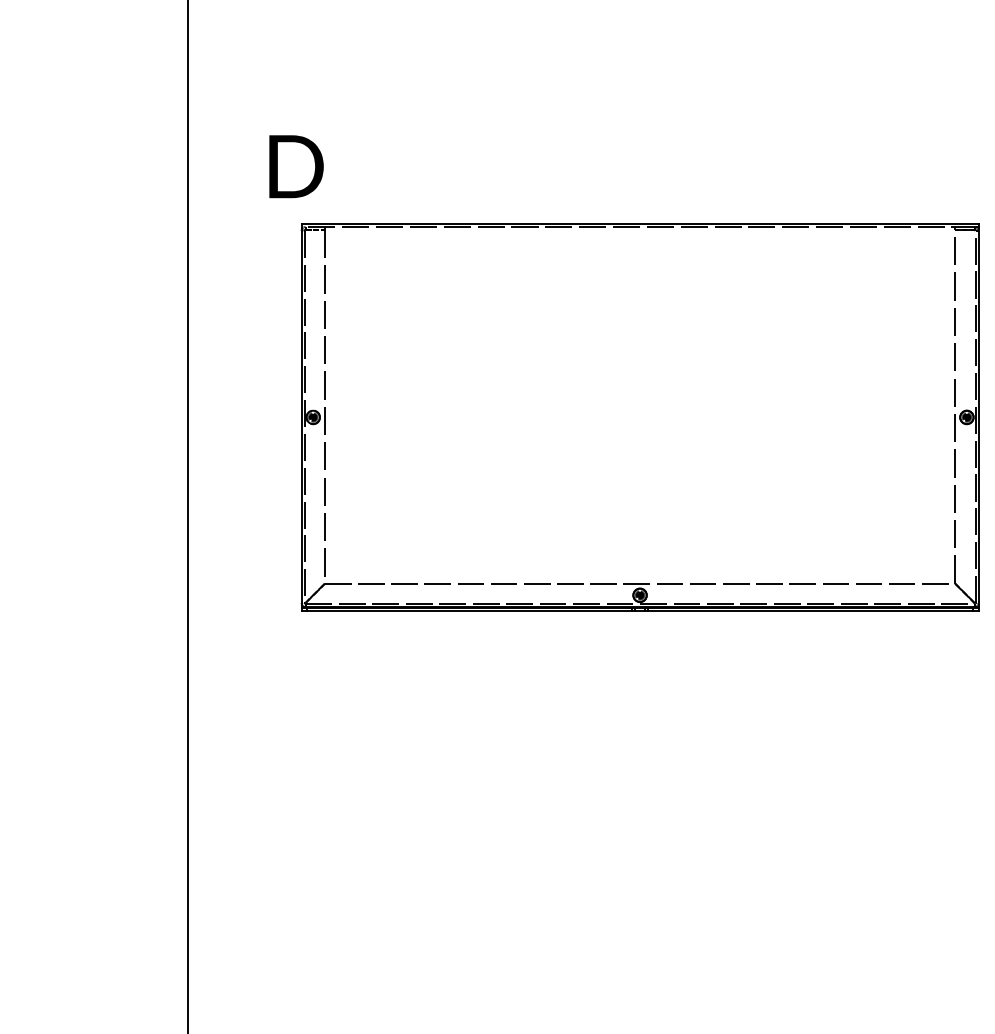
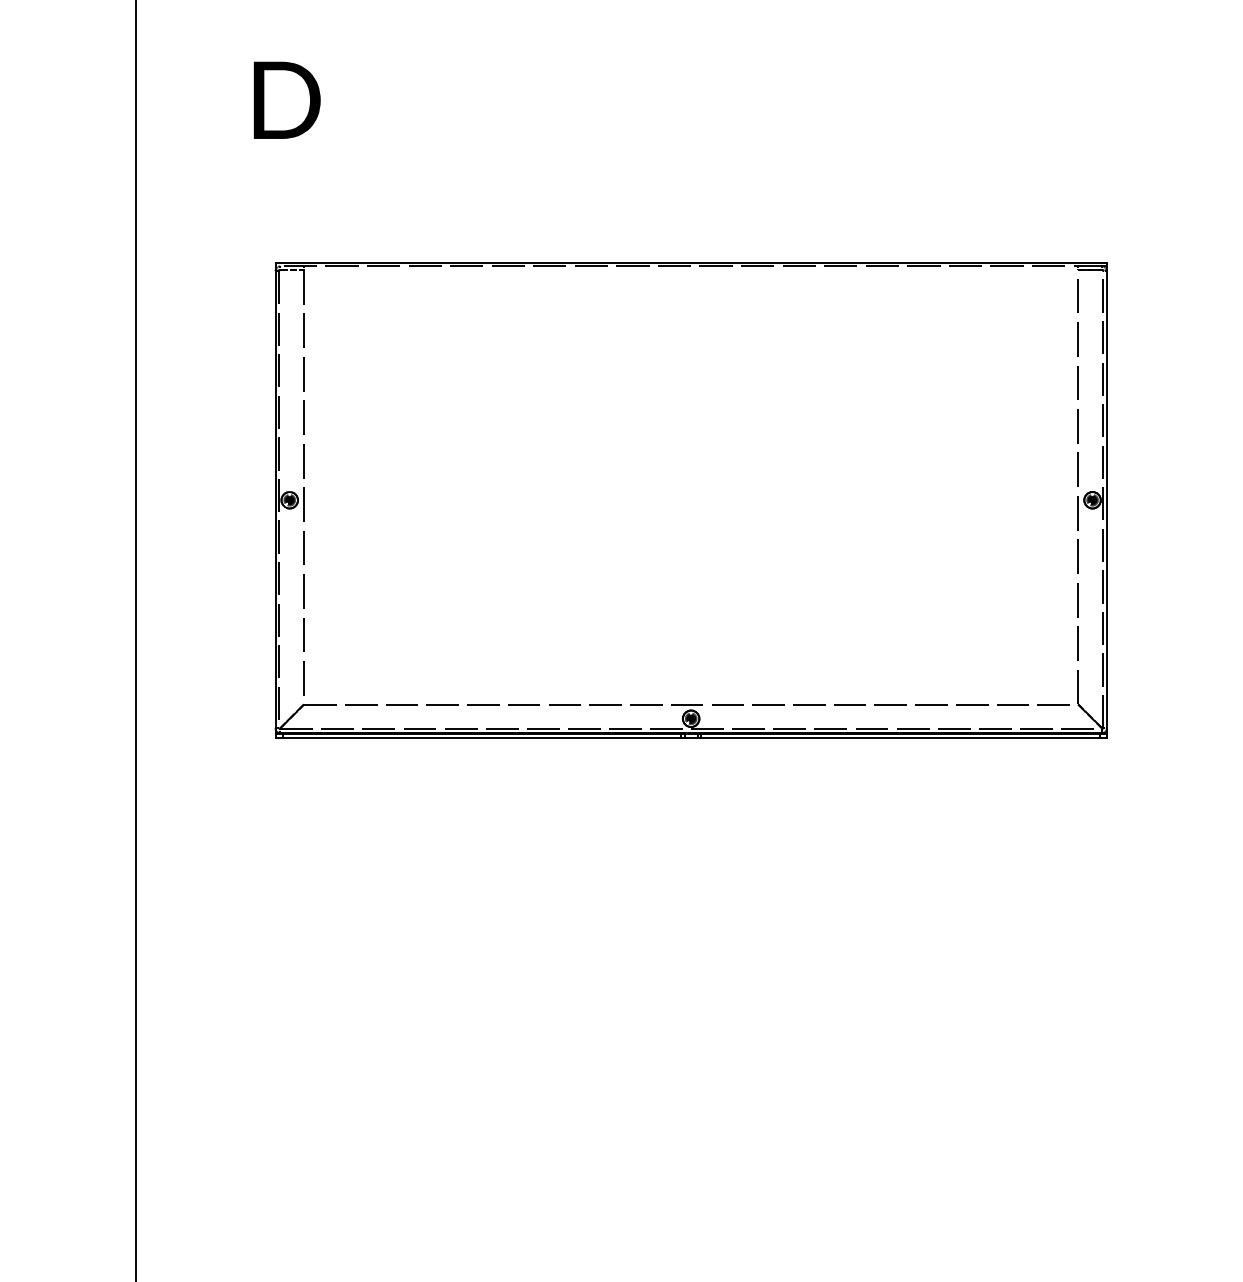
text: (295, 166) -> (286, 99), moved

